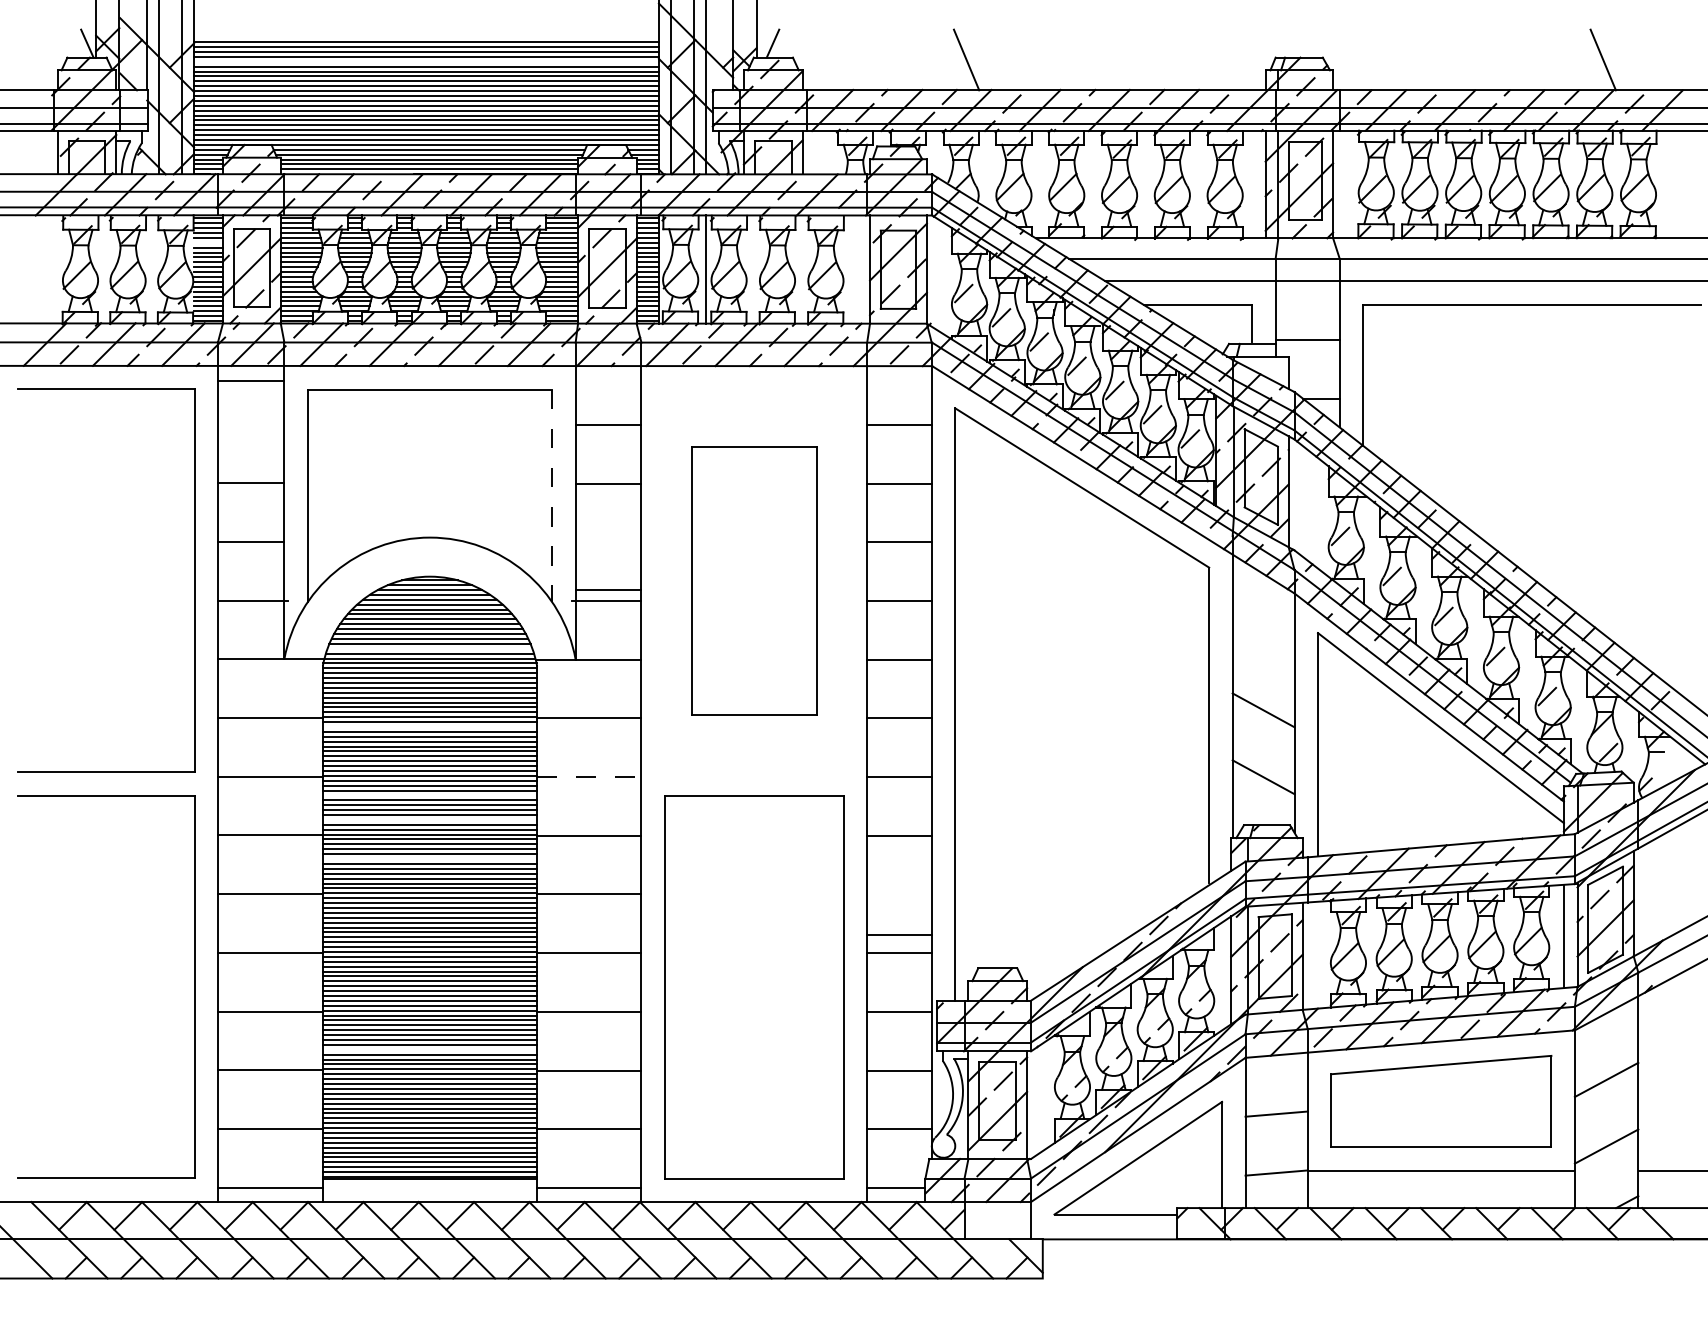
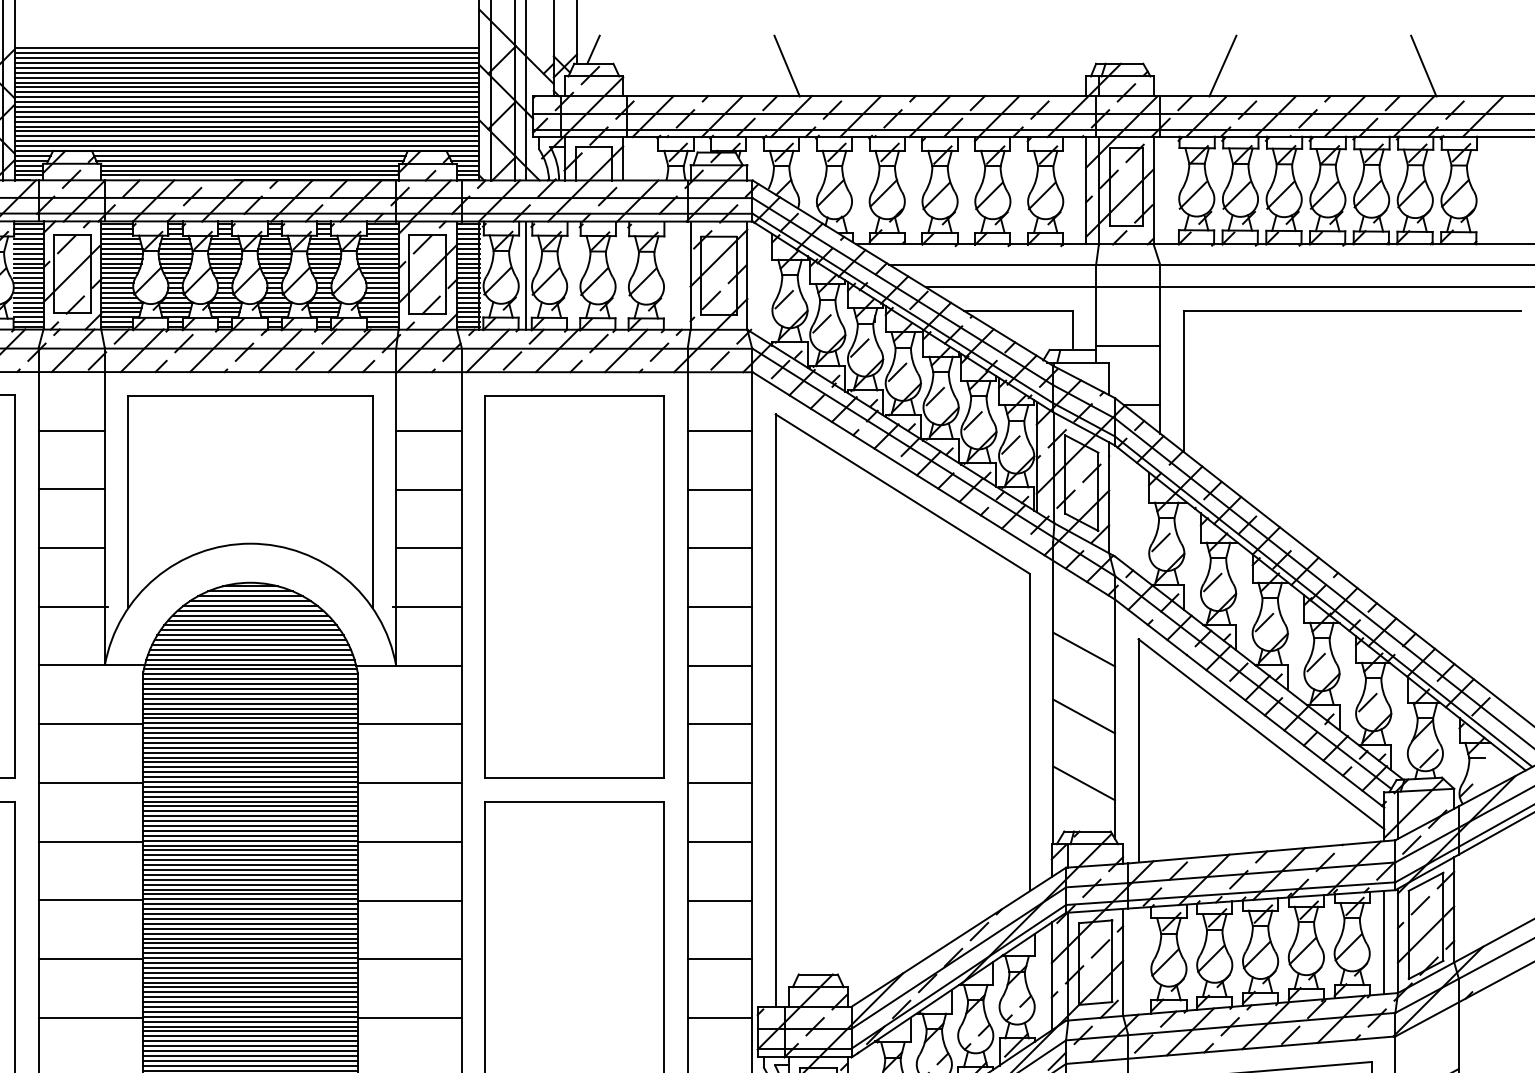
line: (1401, 59) -> (1222, 65), added
line: (426, 61) -> (247, 67), added
line: (208, 242) -> (29, 248), added
line: (250, 380) -> (71, 430), moved
line: (552, 496) -> (373, 502), dashed -> solid
part: (754, 580) -> (575, 586), size x1.43
line: (608, 590) -> (429, 548), moved
line: (1263, 643) -> (1084, 649), added
line: (429, 648) -> (250, 654), added
line: (429, 726) -> (250, 732), added
line: (589, 777) -> (410, 783), dashed -> solid
line: (429, 795) -> (250, 801), added
line: (429, 819) -> (250, 825), added
line: (429, 859) -> (250, 865), added
line: (899, 935) -> (720, 900), moved
line: (429, 1049) -> (250, 1055), added

